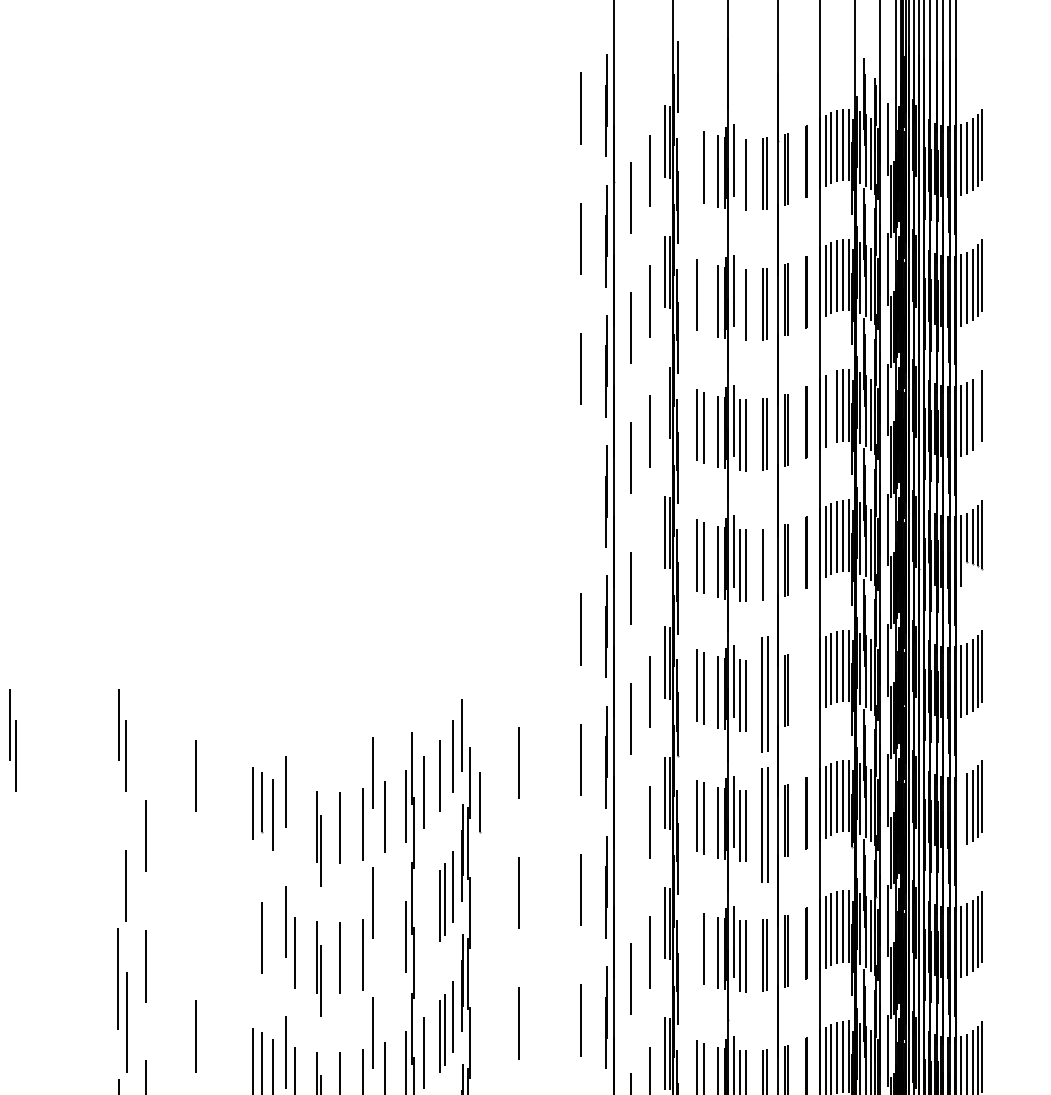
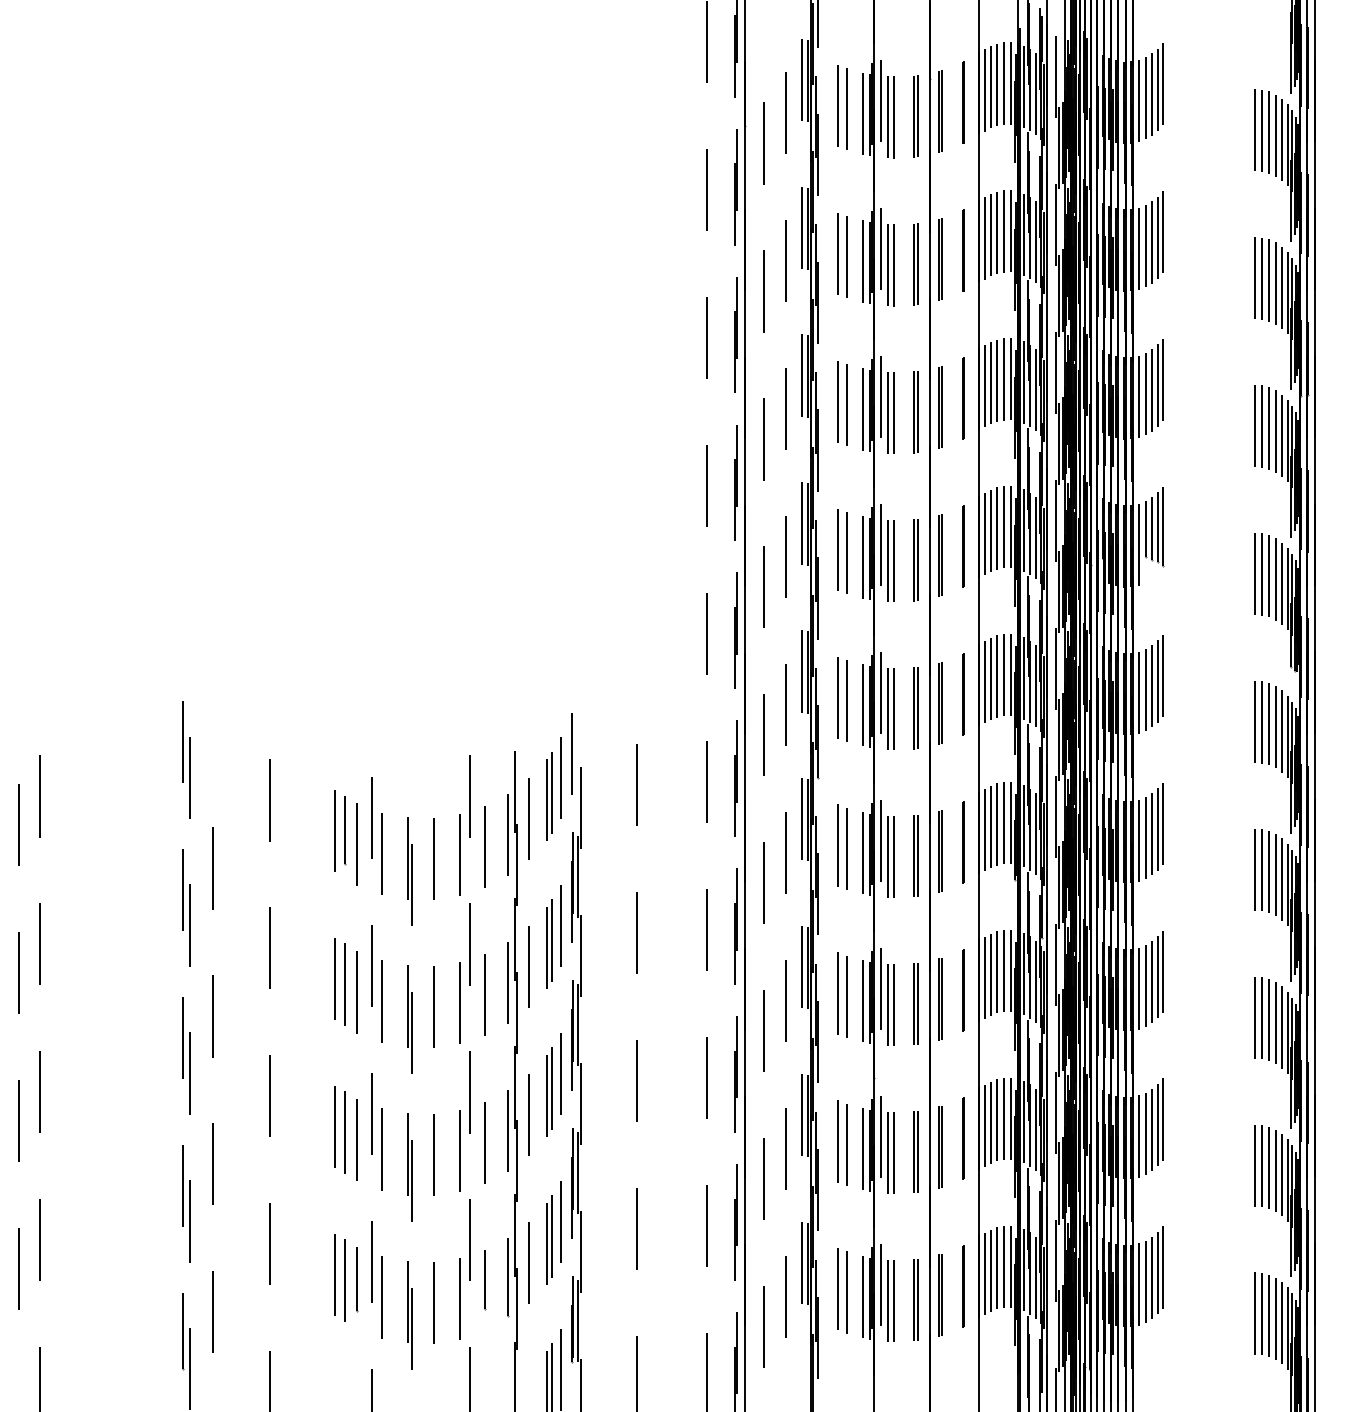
line: (696, 164) -> (838, 105), added
line: (740, 174) -> (888, 117), added
line: (703, 297) -> (846, 256), added
line: (740, 305) -> (888, 265), added
line: (665, 401) -> (802, 375), added
line: (830, 408) -> (990, 382), added
line: (978, 410) -> (1158, 385), added
line: (581, 499) -> (707, 486), added
line: (650, 561) -> (785, 556), added
line: (767, 563) -> (918, 559), added
line: (806, 682) -> (963, 694), added
part: (764, 695) -> (915, 708), size x0.62
part: (13, 740) -> (62, 759), removed
line: (444, 769) -> (552, 792), added
line: (481, 802) -> (593, 830), removed
line: (960, 811) -> (1138, 840), added
line: (294, 822) -> (381, 853), added
part: (764, 824) -> (915, 855), size x0.62
line: (630, 849) -> (763, 883), added
line: (119, 854) -> (182, 889), added
line: (195, 906) -> (269, 948), added
line: (423, 923) -> (528, 967), added
line: (252, 932) -> (334, 978), added
line: (272, 945) -> (356, 992), added
line: (696, 946) -> (838, 993), added
line: (385, 947) -> (484, 995), added
part: (122, 1000) -> (186, 1055), size x0.71

